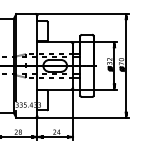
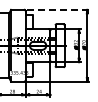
line: (81, 13) -> (56, 9), solid -> dashed

